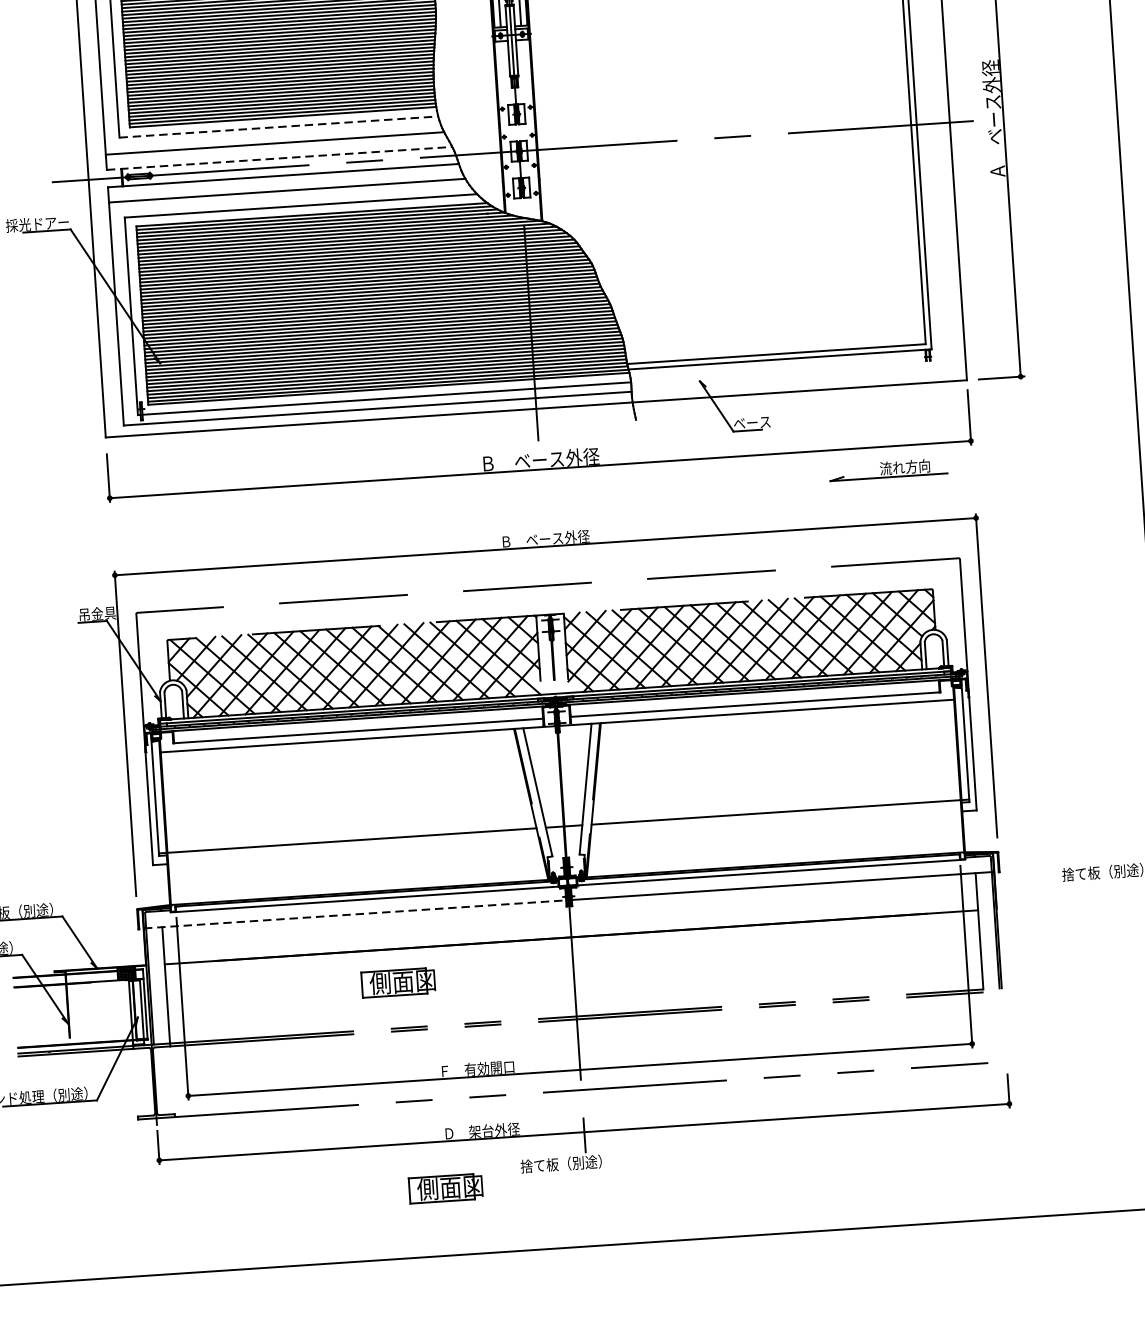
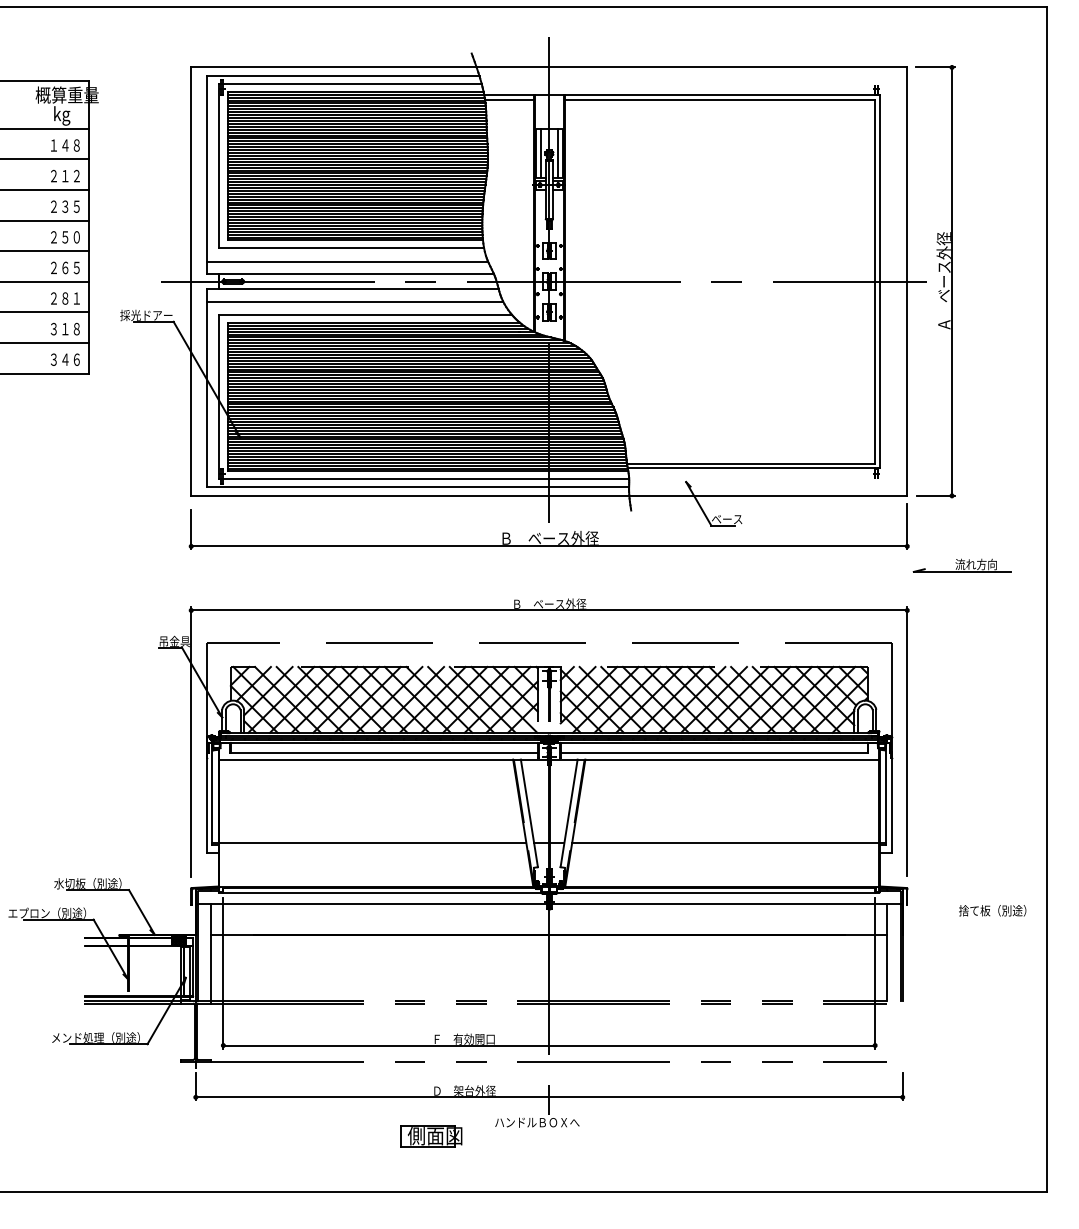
line: (278, 127) -> (351, 248), dashed -> solid
line: (279, 158) -> (350, 274), dashed -> solid
part: (887, 469) -> (961, 565), moved
line: (355, 914) -> (371, 904), dashed -> solid
part: (398, 982) -> (403, 963), removed
text: (571, 1163) -> (536, 1122), 捨て板（別途） -> ハンドルＢＯＸへ

